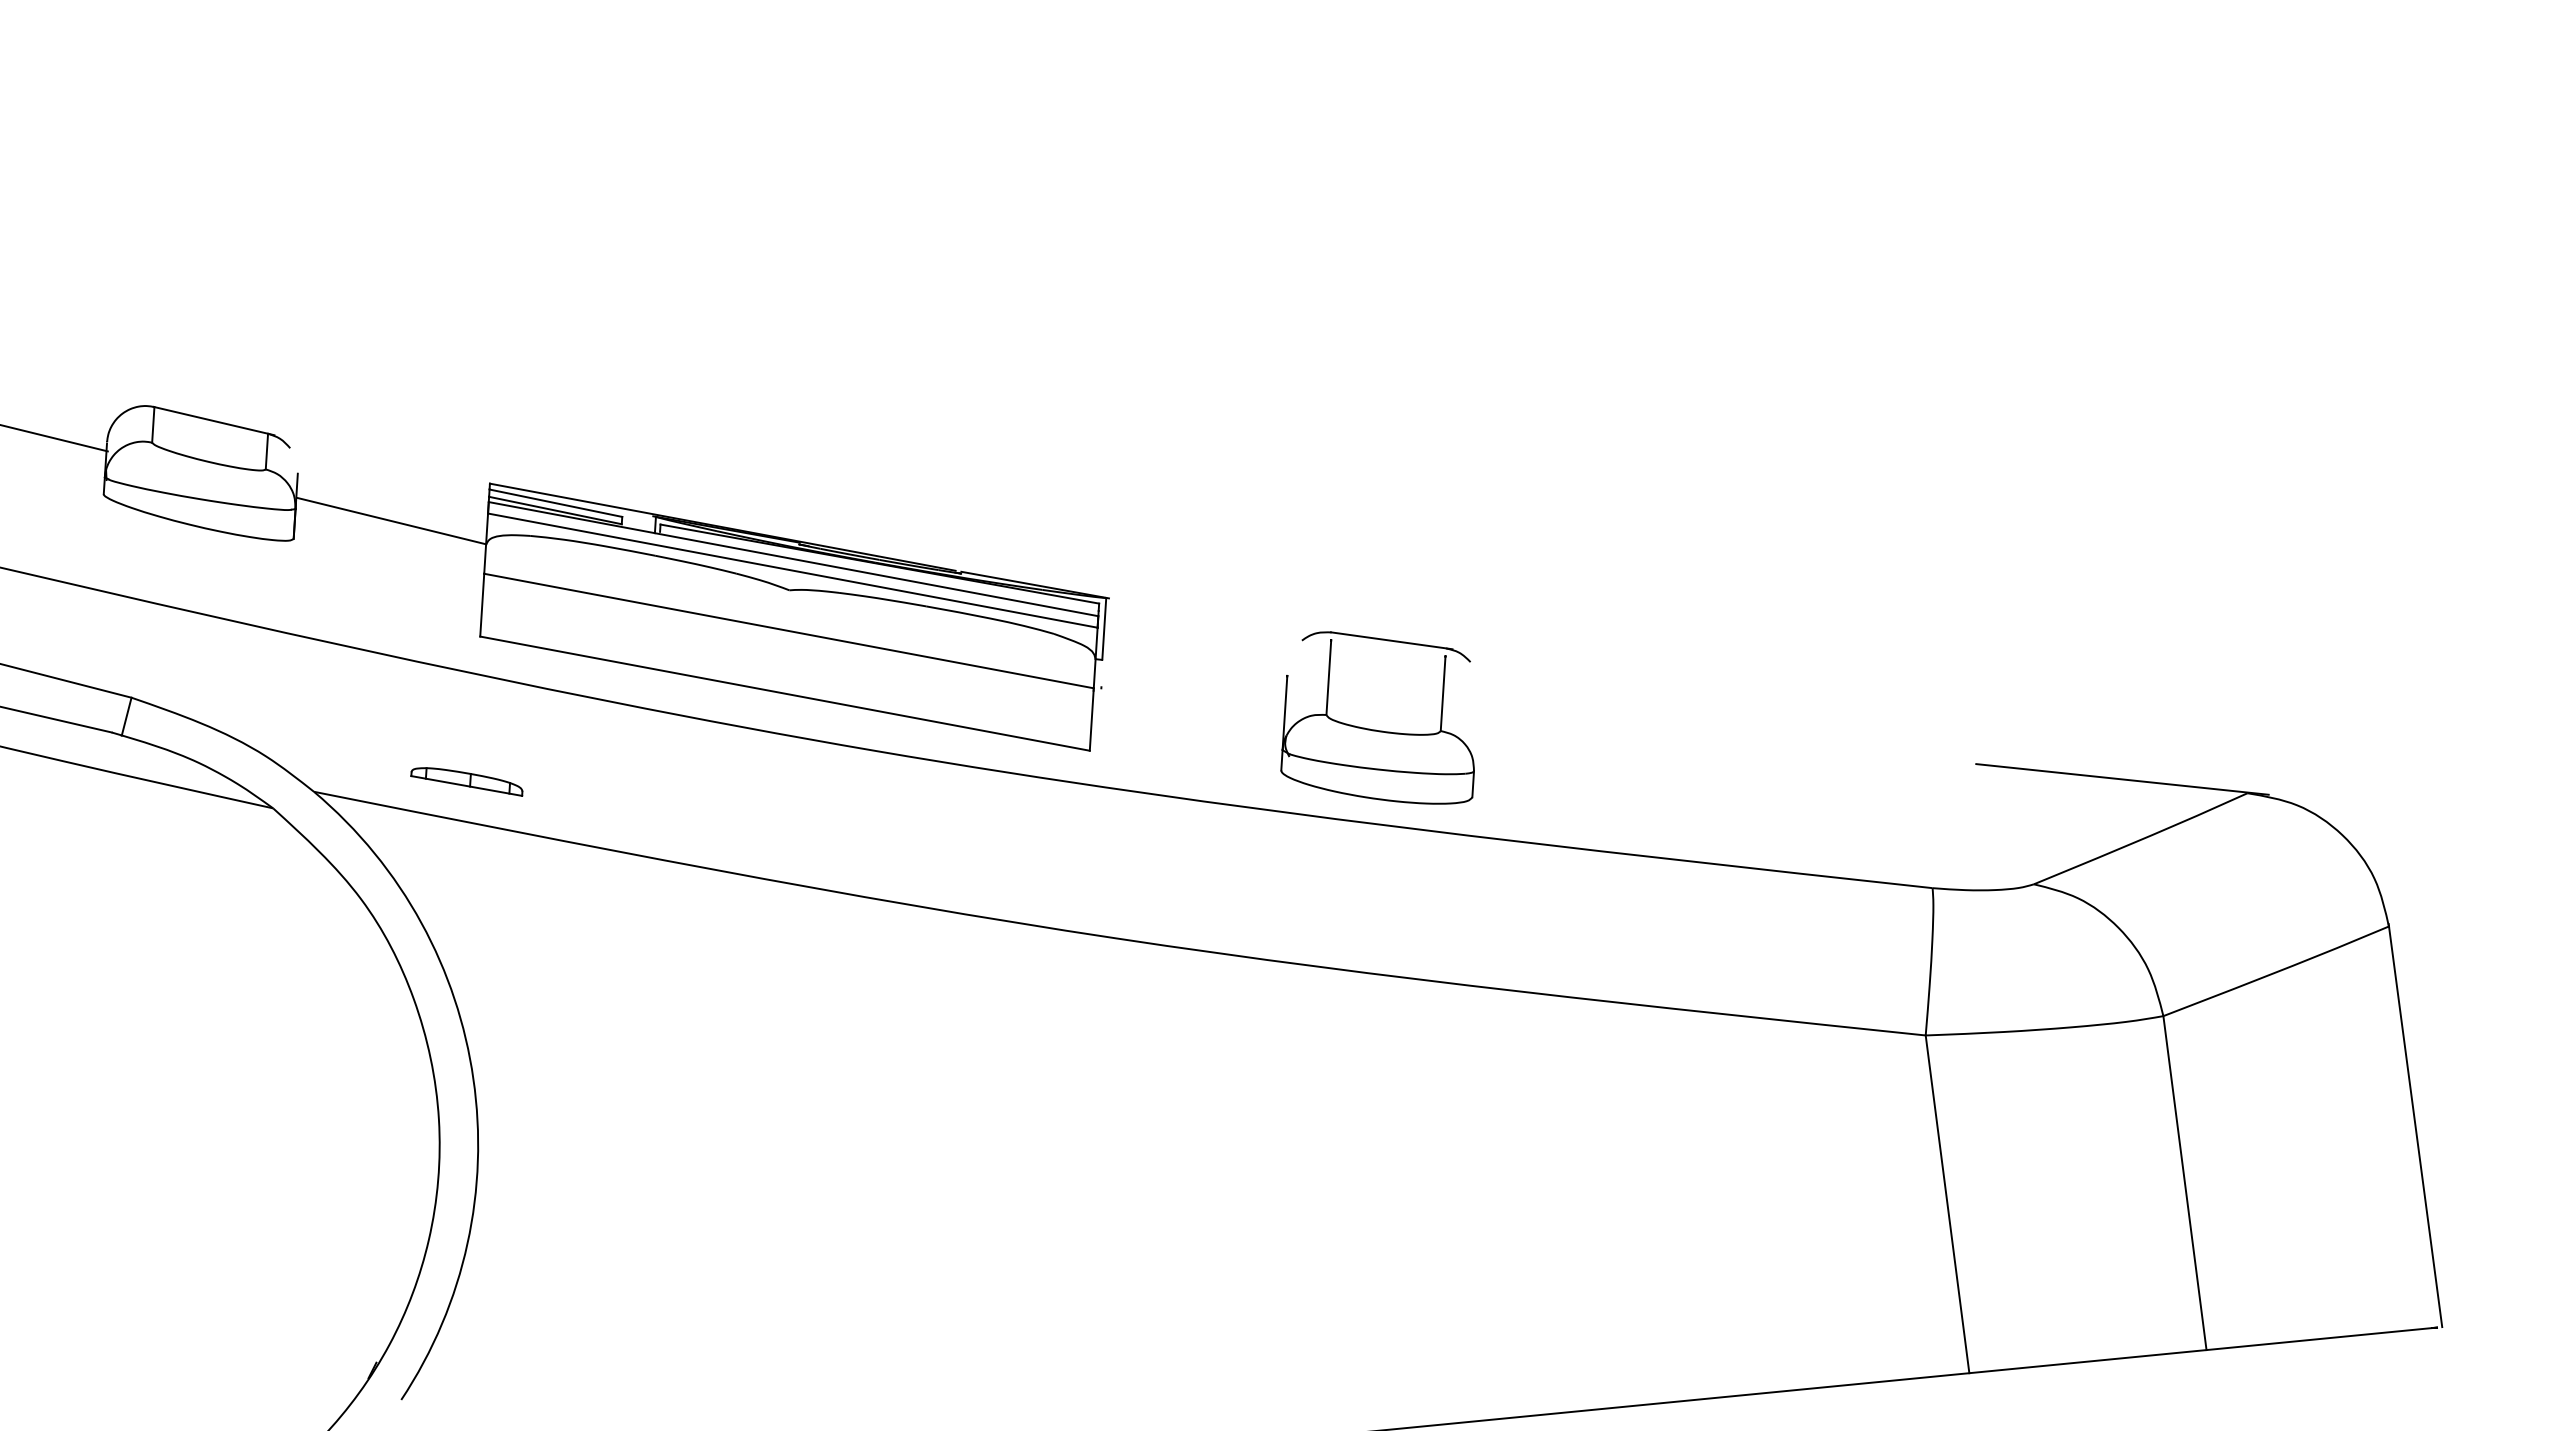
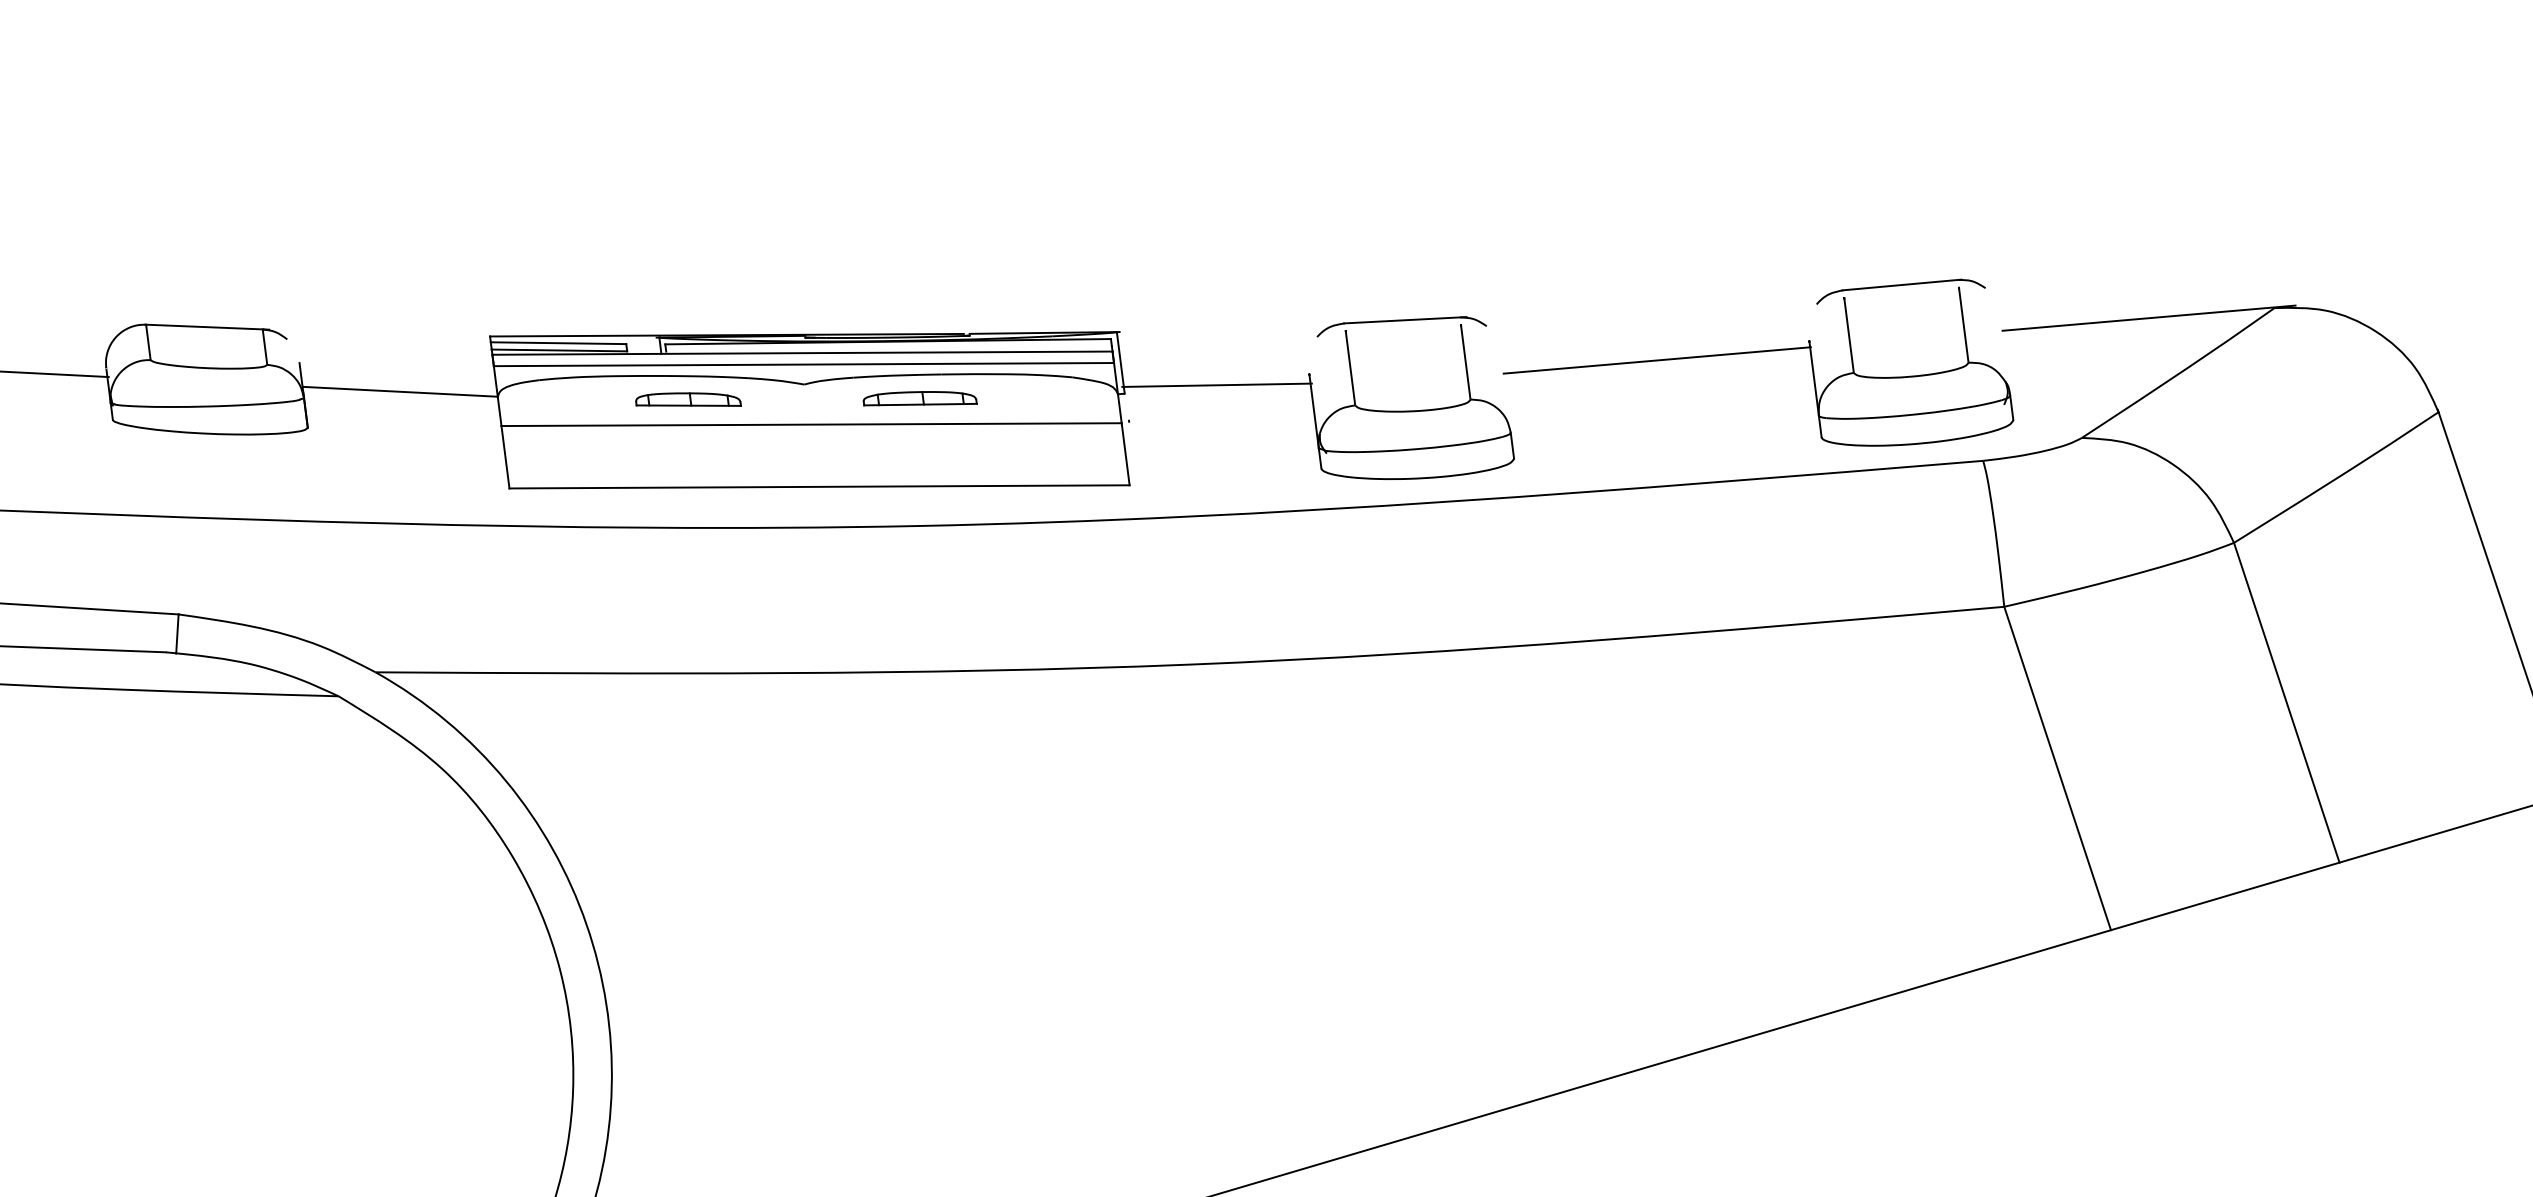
part: (671, 585) -> (687, 402), added
line: (1194, 668) -> (1216, 384), added
part: (1729, 739) -> (1755, 353), added
part: (466, 781) -> (919, 400), moved

